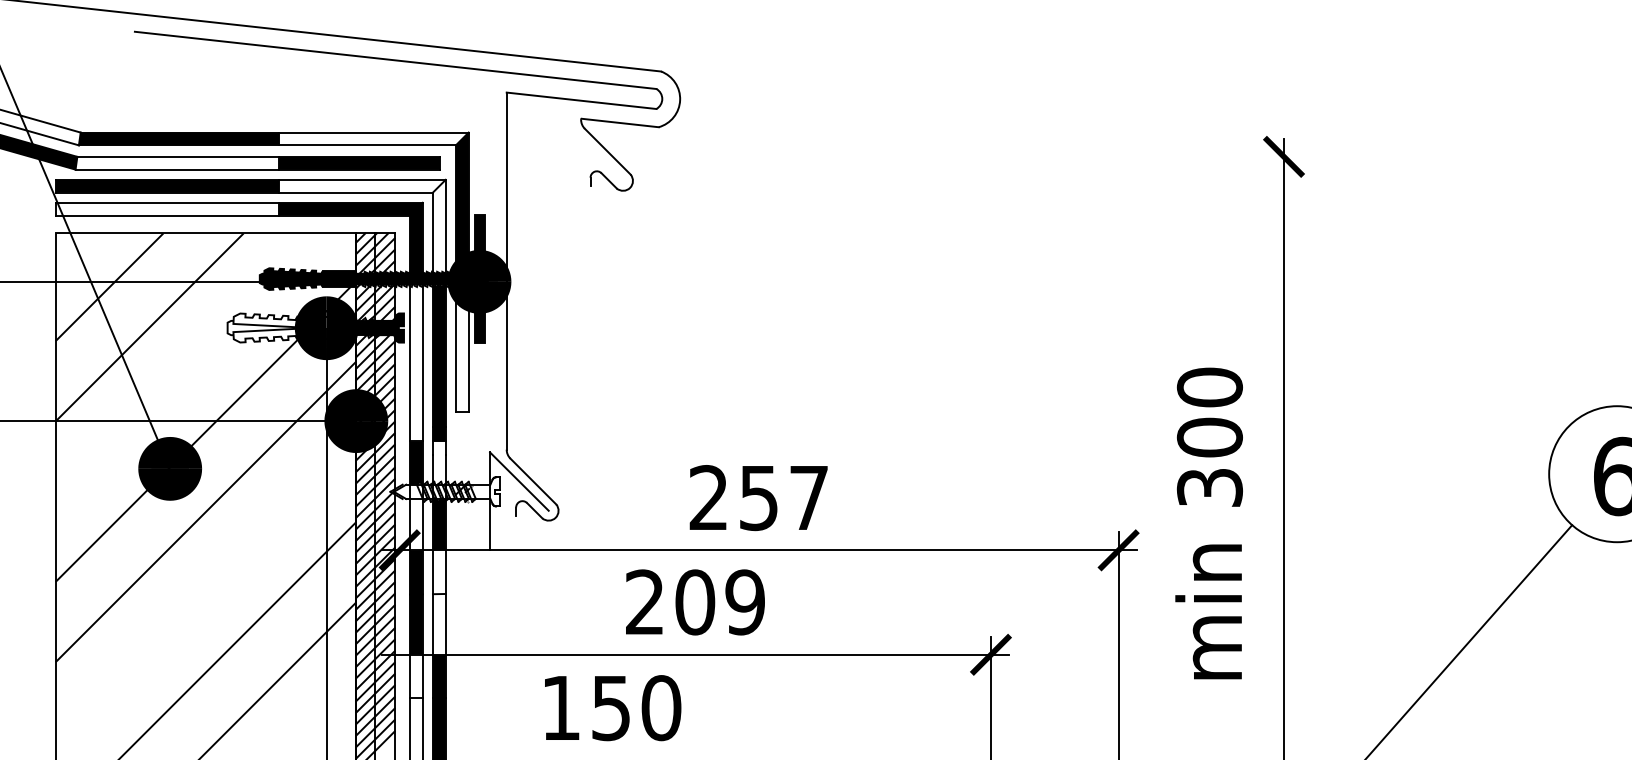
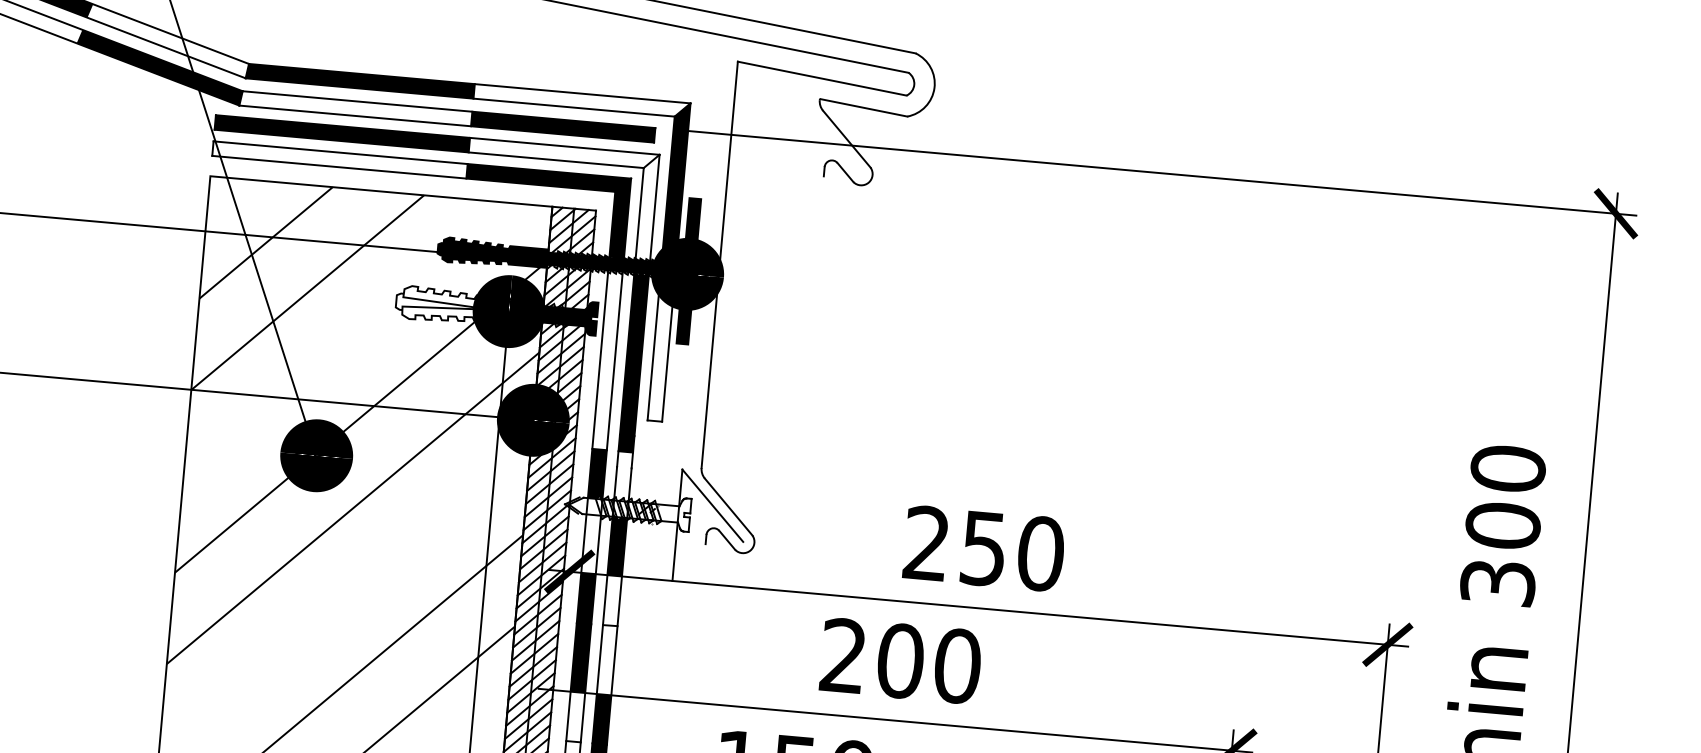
line: (883, 156) -> (1160, 172), added
text: (809, 498) -> (1041, 554), 257 -> 250
text: (745, 602) -> (957, 666), 209 -> 200

